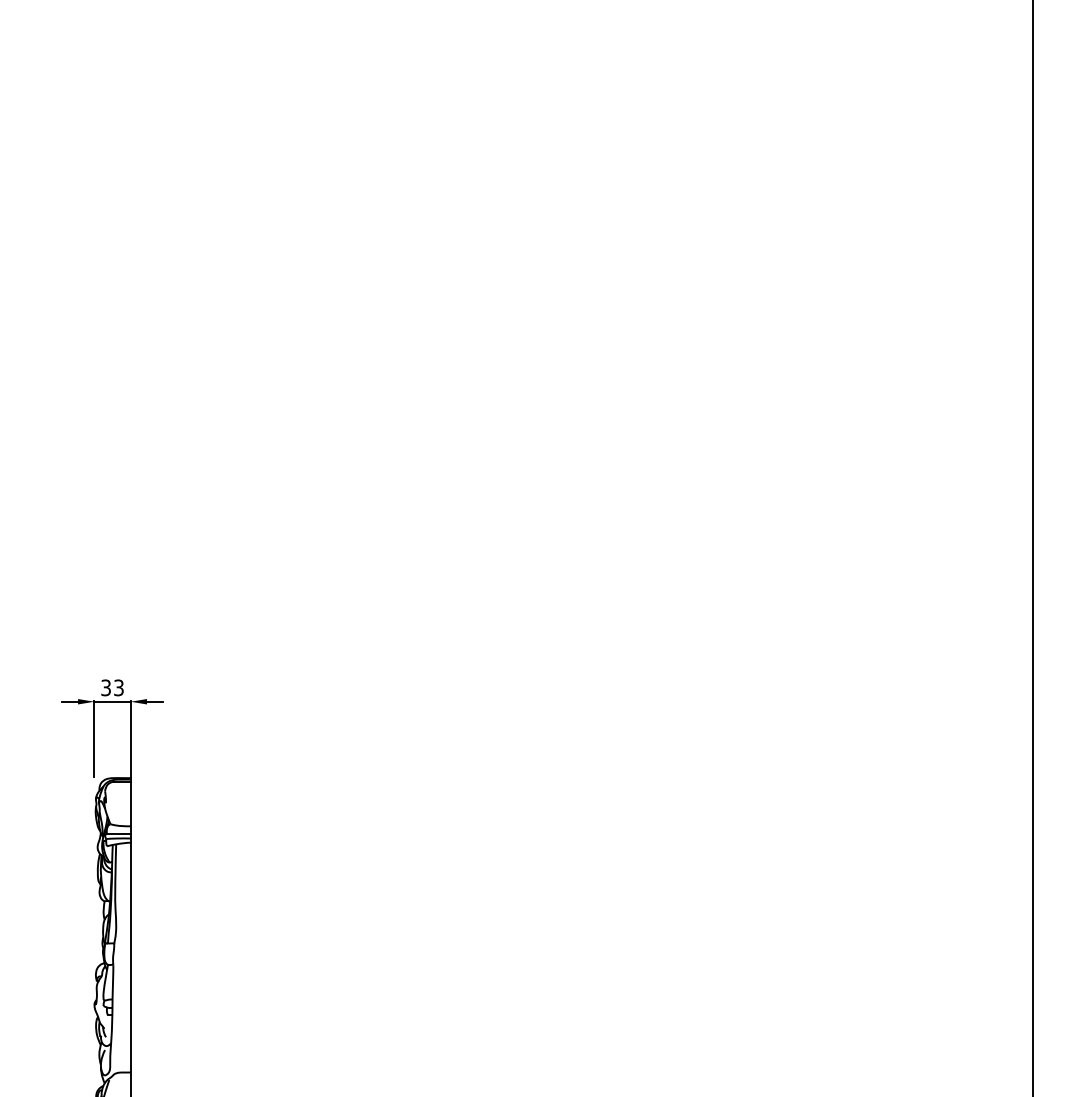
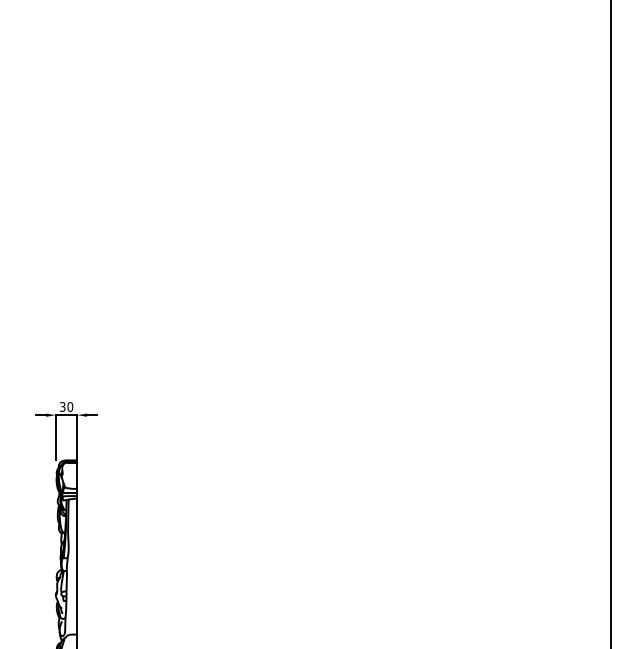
text: (119, 687) -> (70, 406), 33 -> 30

